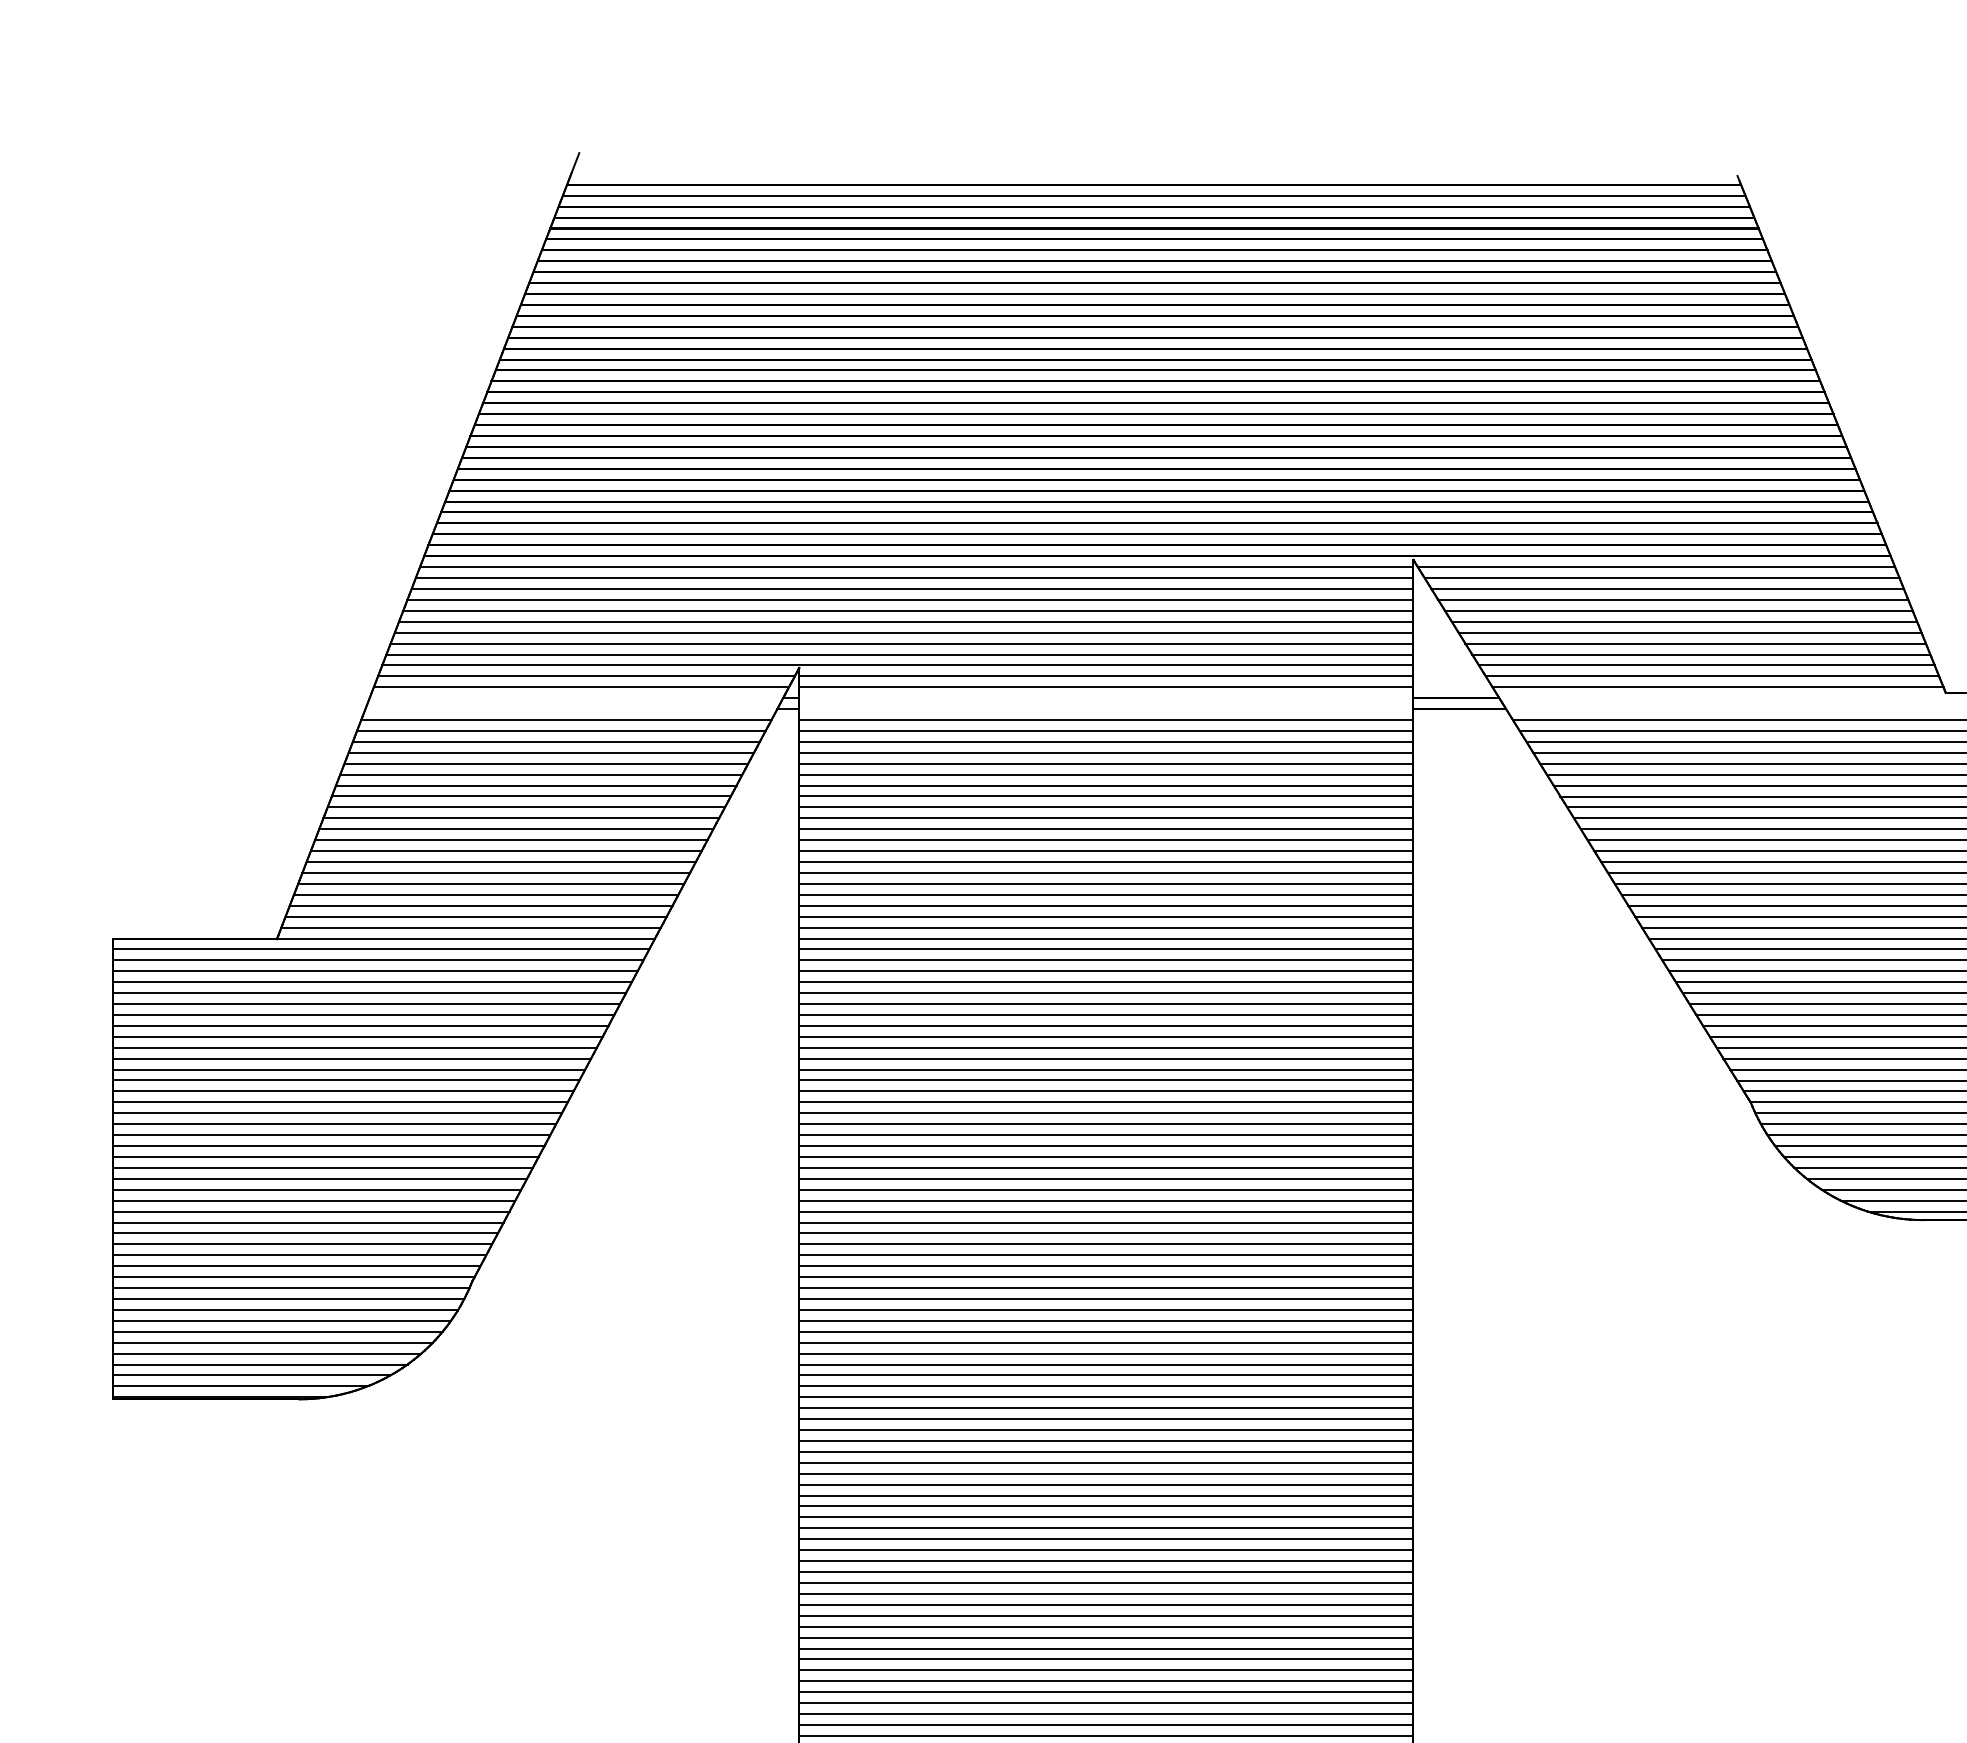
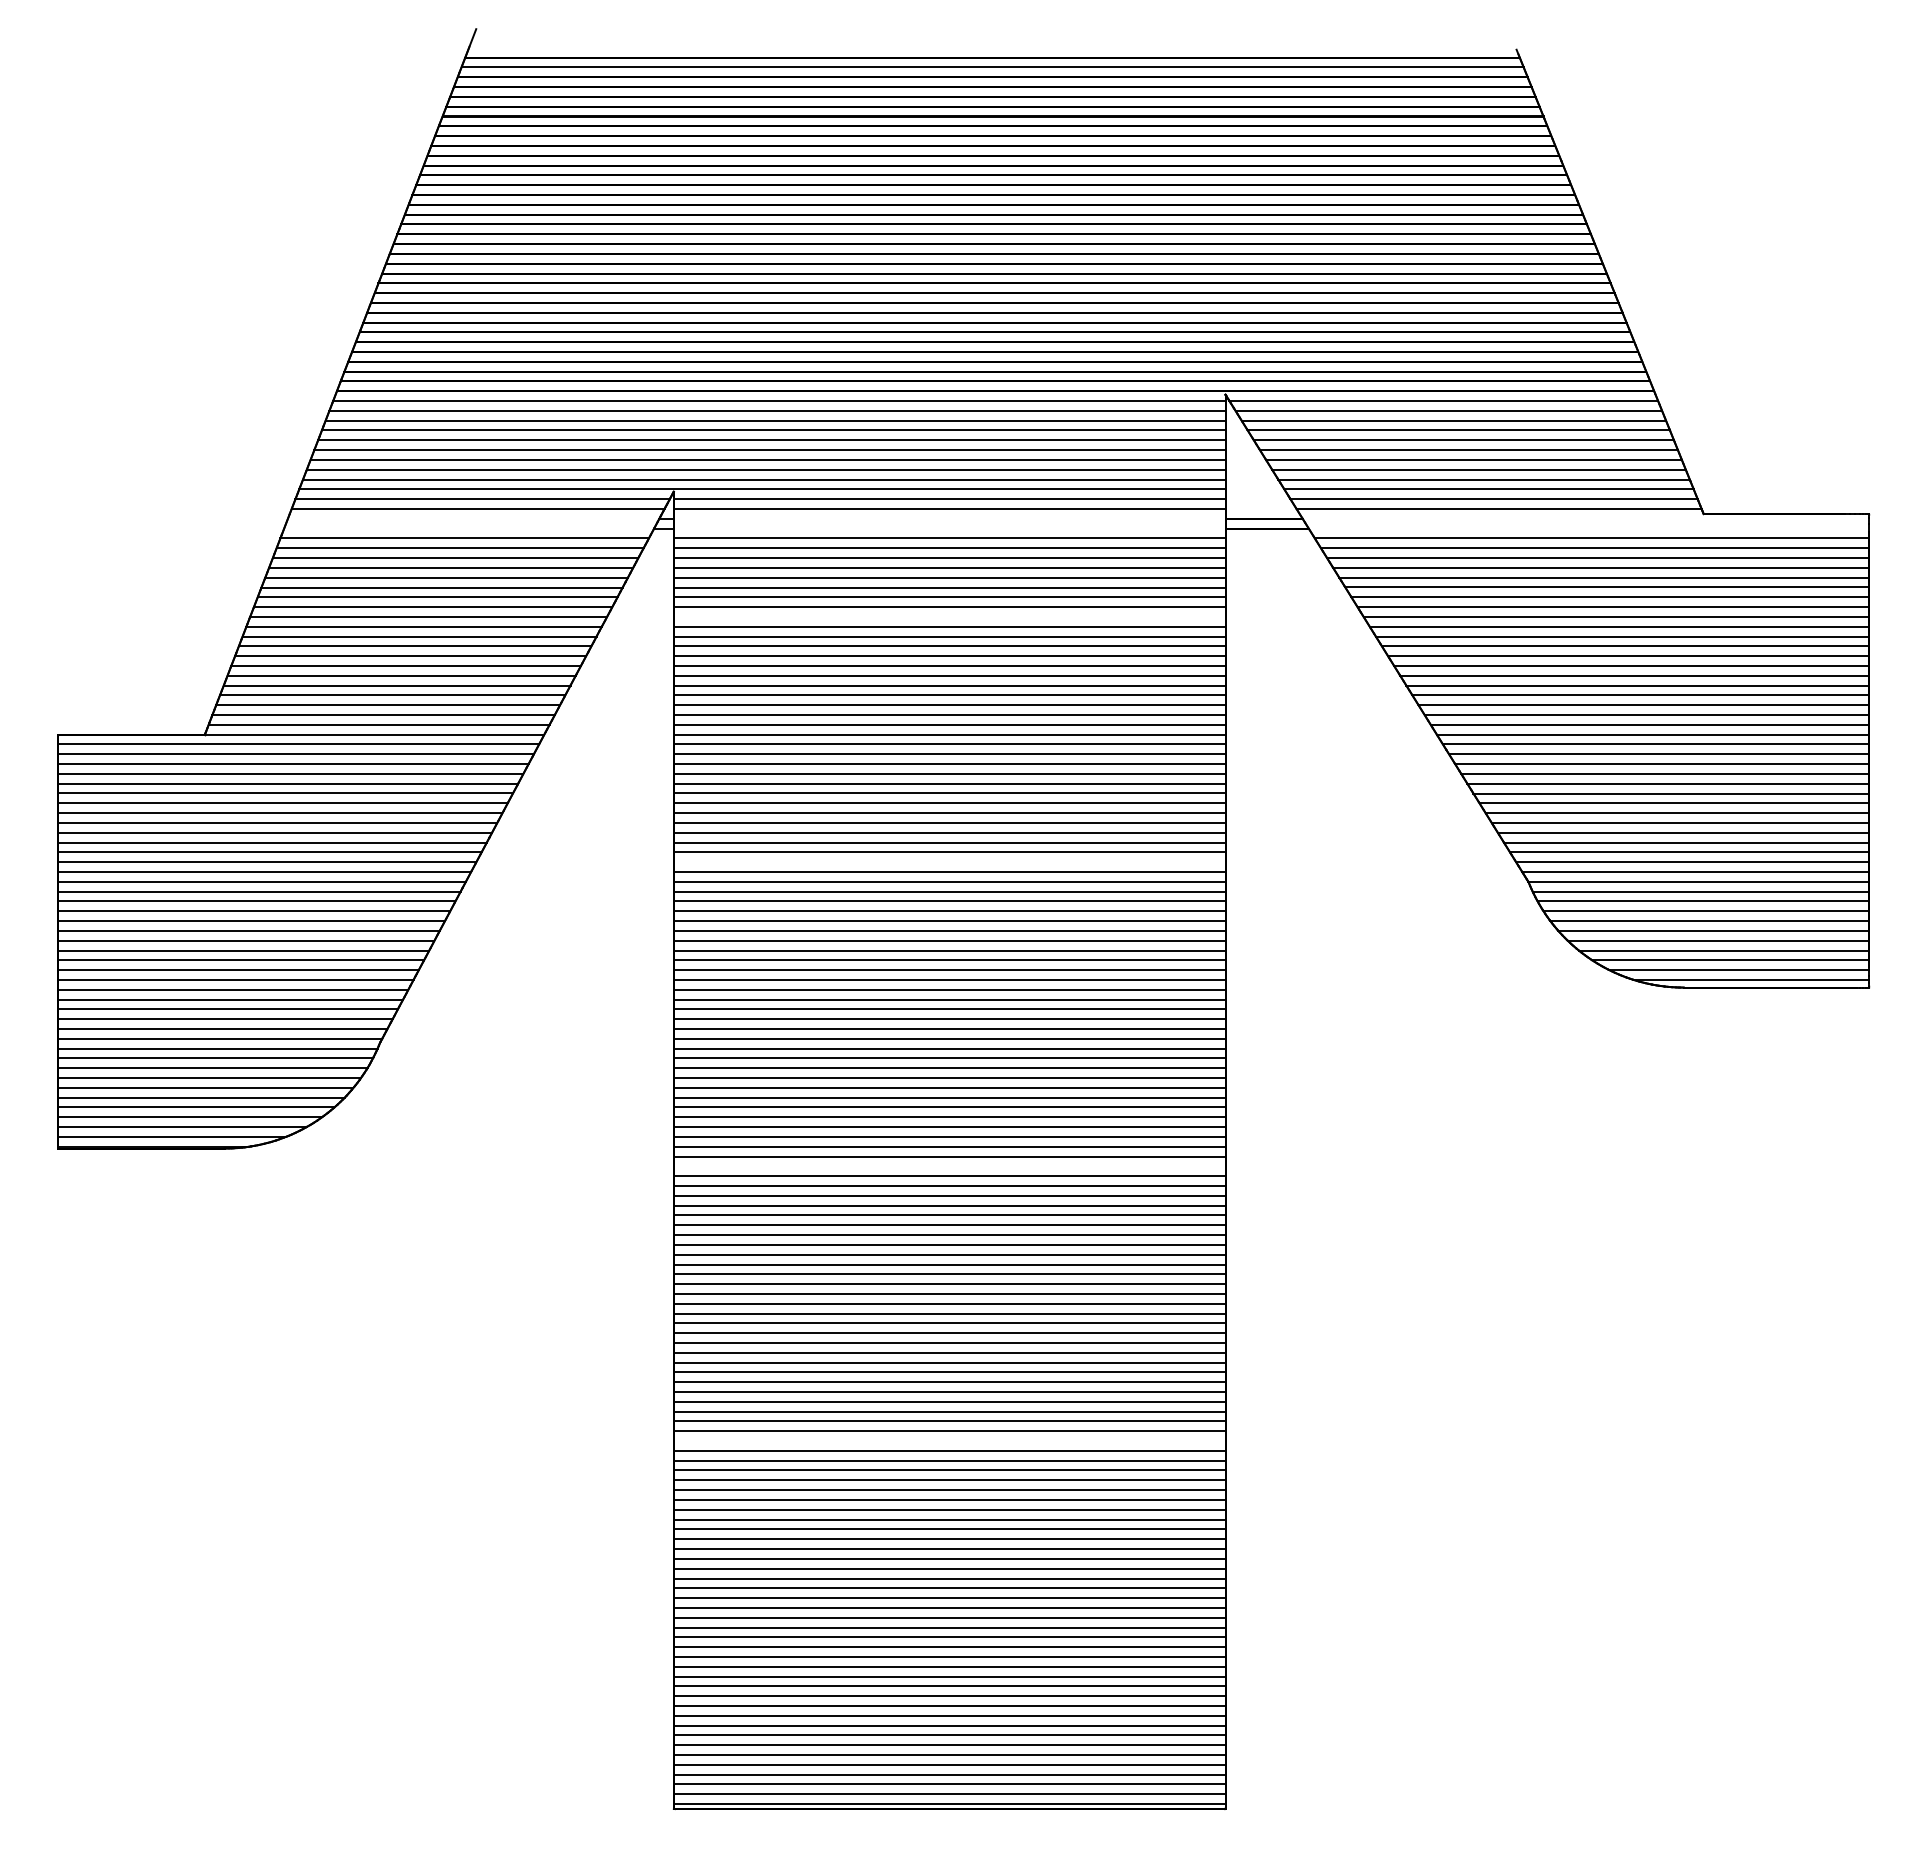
line: (1106, 806) -> (949, 616), removed
line: (1106, 1080) -> (949, 862), removed
line: (1106, 1419) -> (949, 1166), removed
line: (1106, 1725) -> (949, 1441), removed

